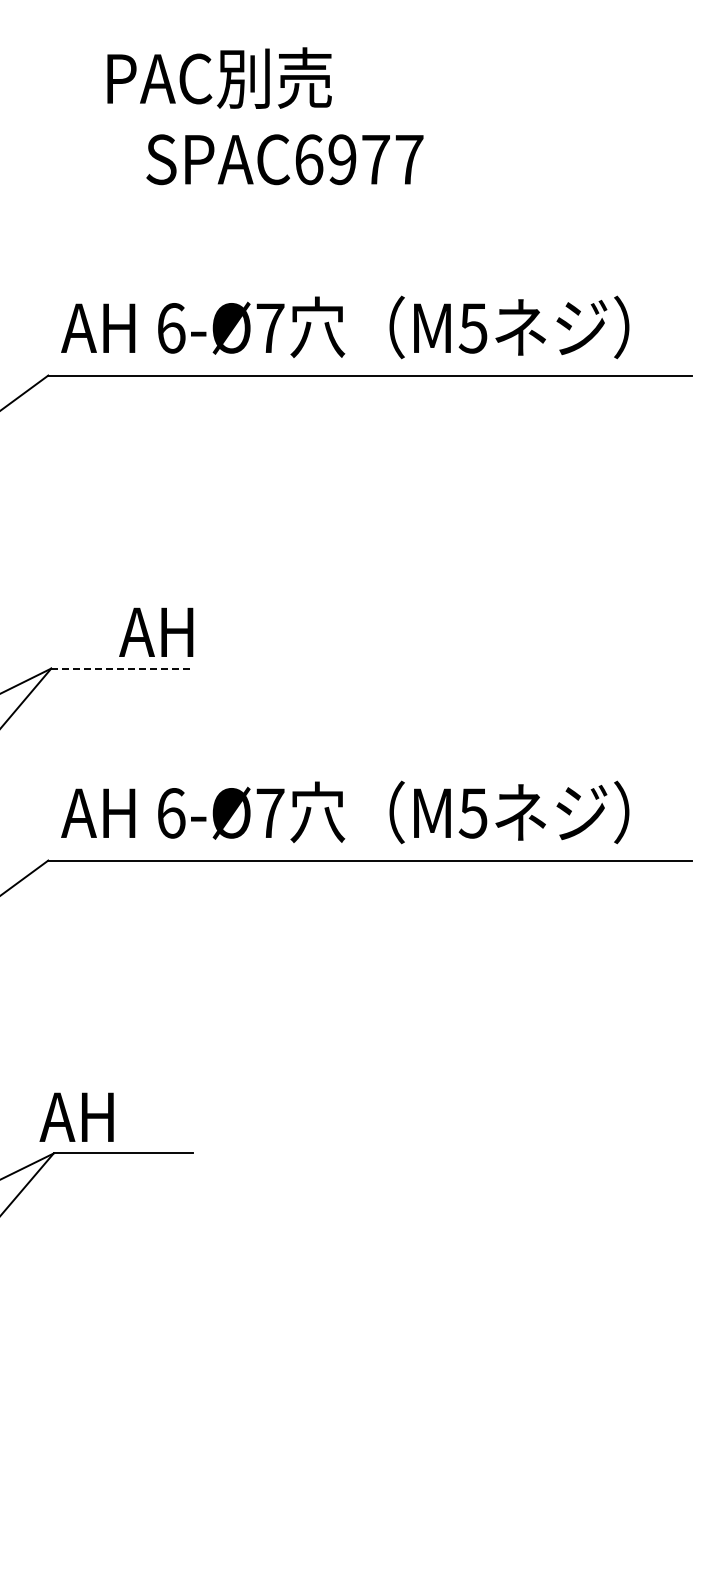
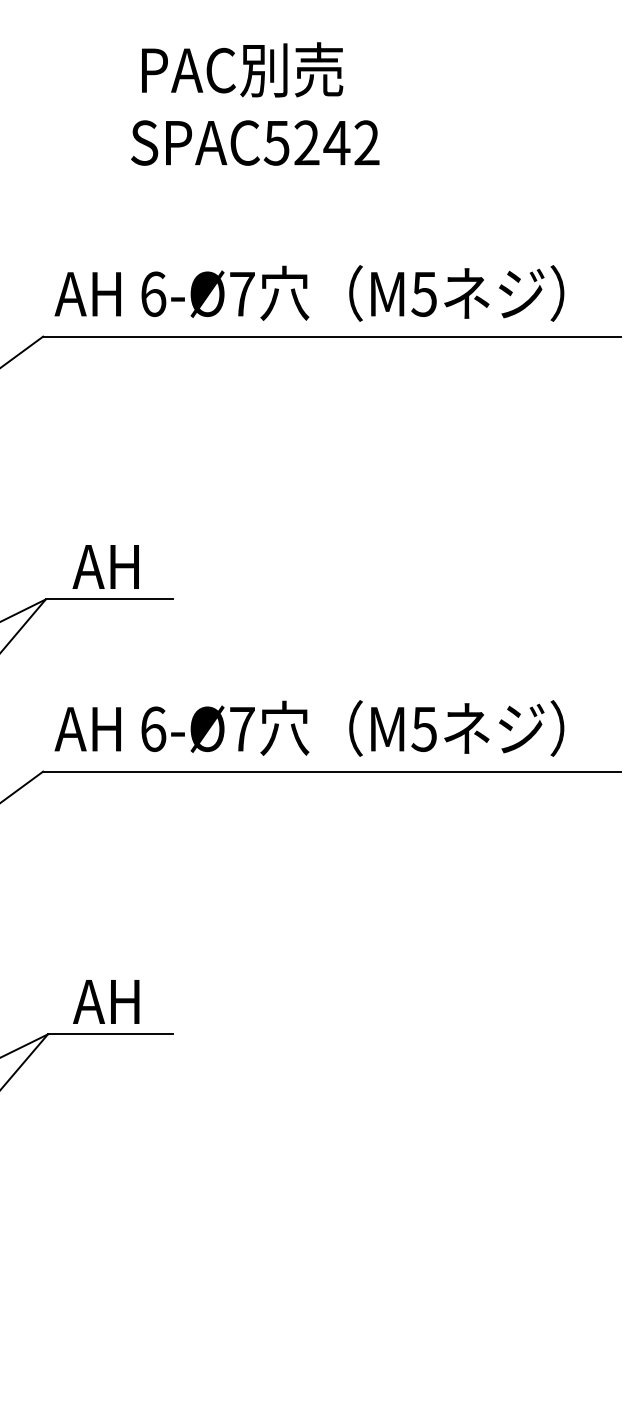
text: (219, 77) -> (242, 69), moved
text: (358, 159) -> (321, 142), SPAC6977 -> SPAC5242
text: (156, 631) -> (106, 566), moved
line: (122, 668) -> (109, 599), dashed -> solid
text: (76, 1116) -> (106, 1001), moved

